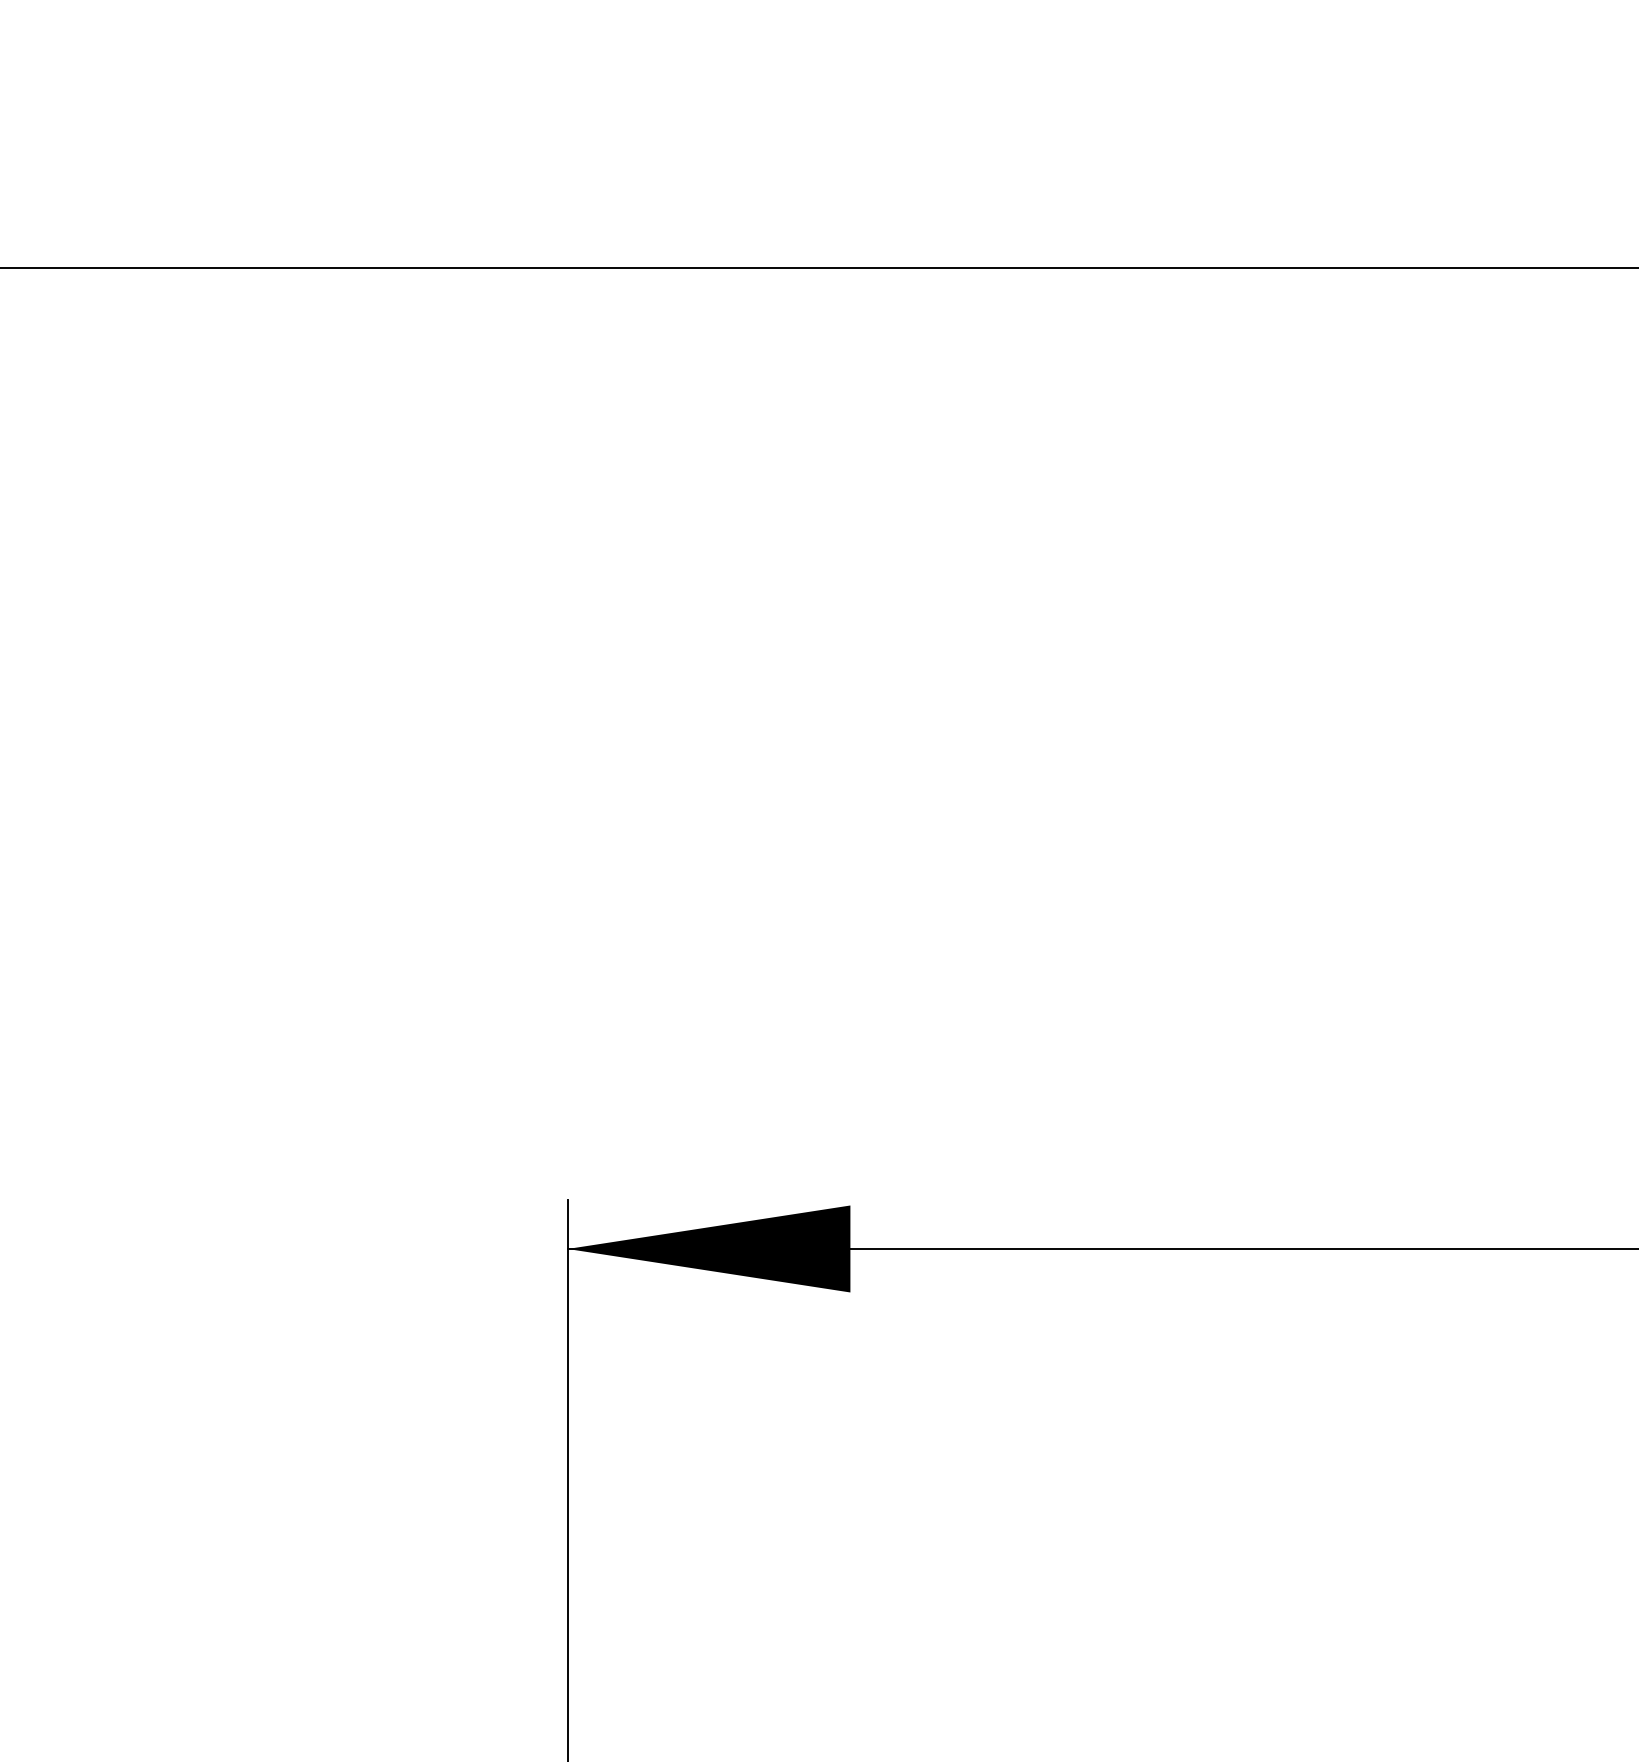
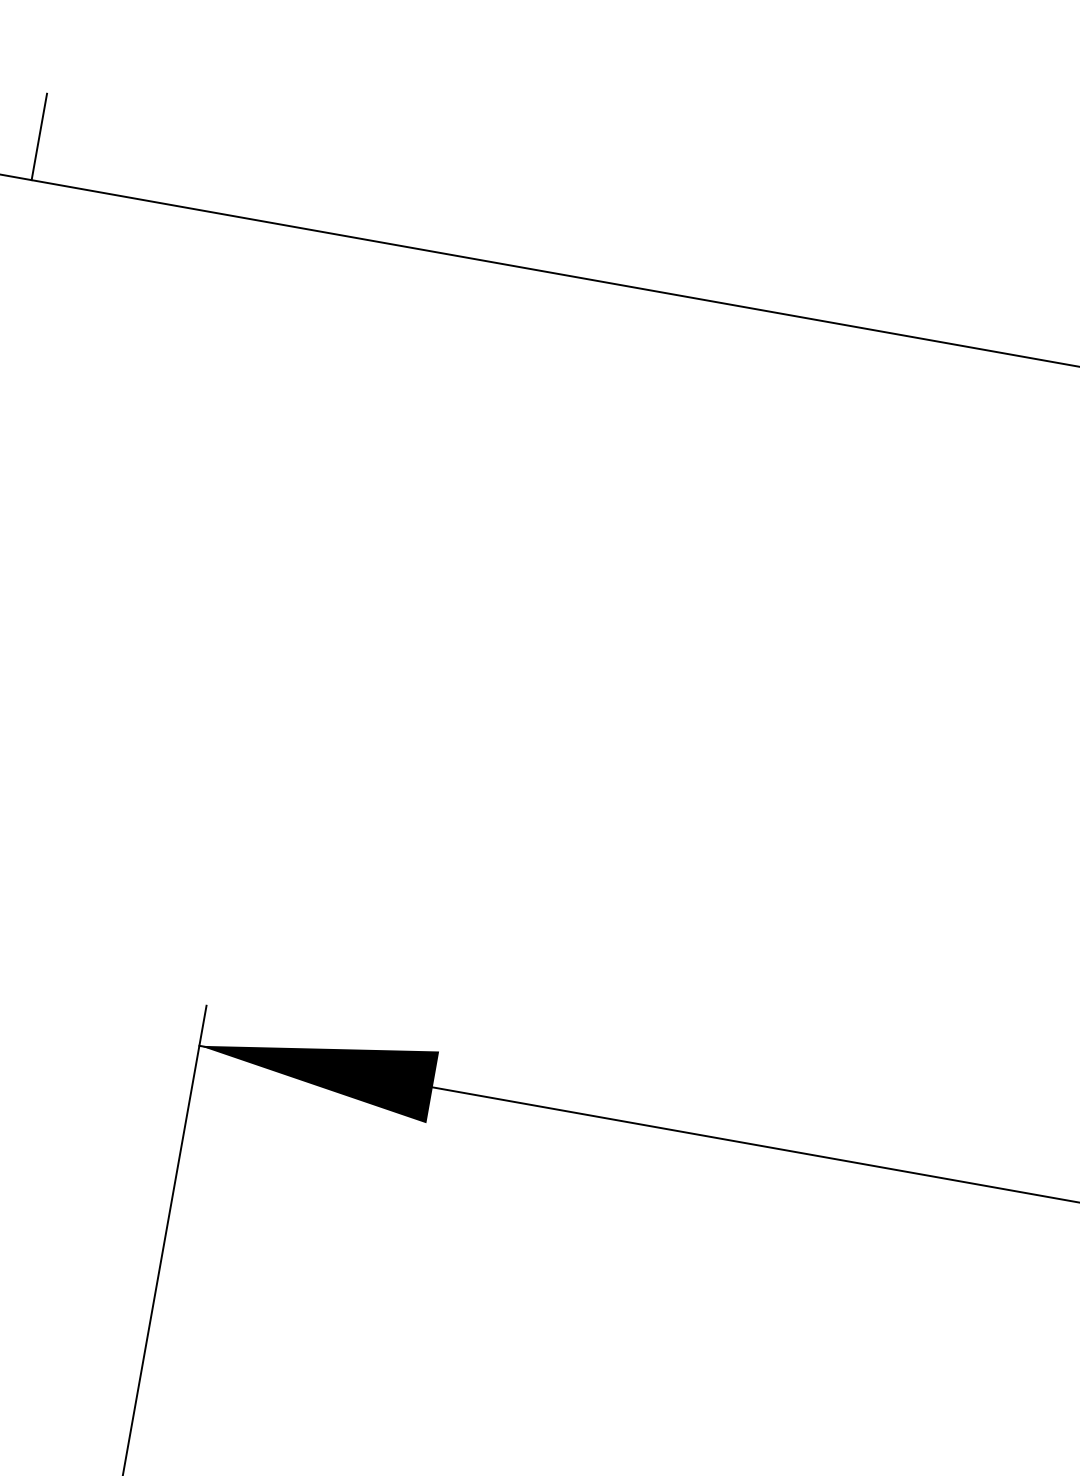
line: (189, 214) -> (39, 136), added

